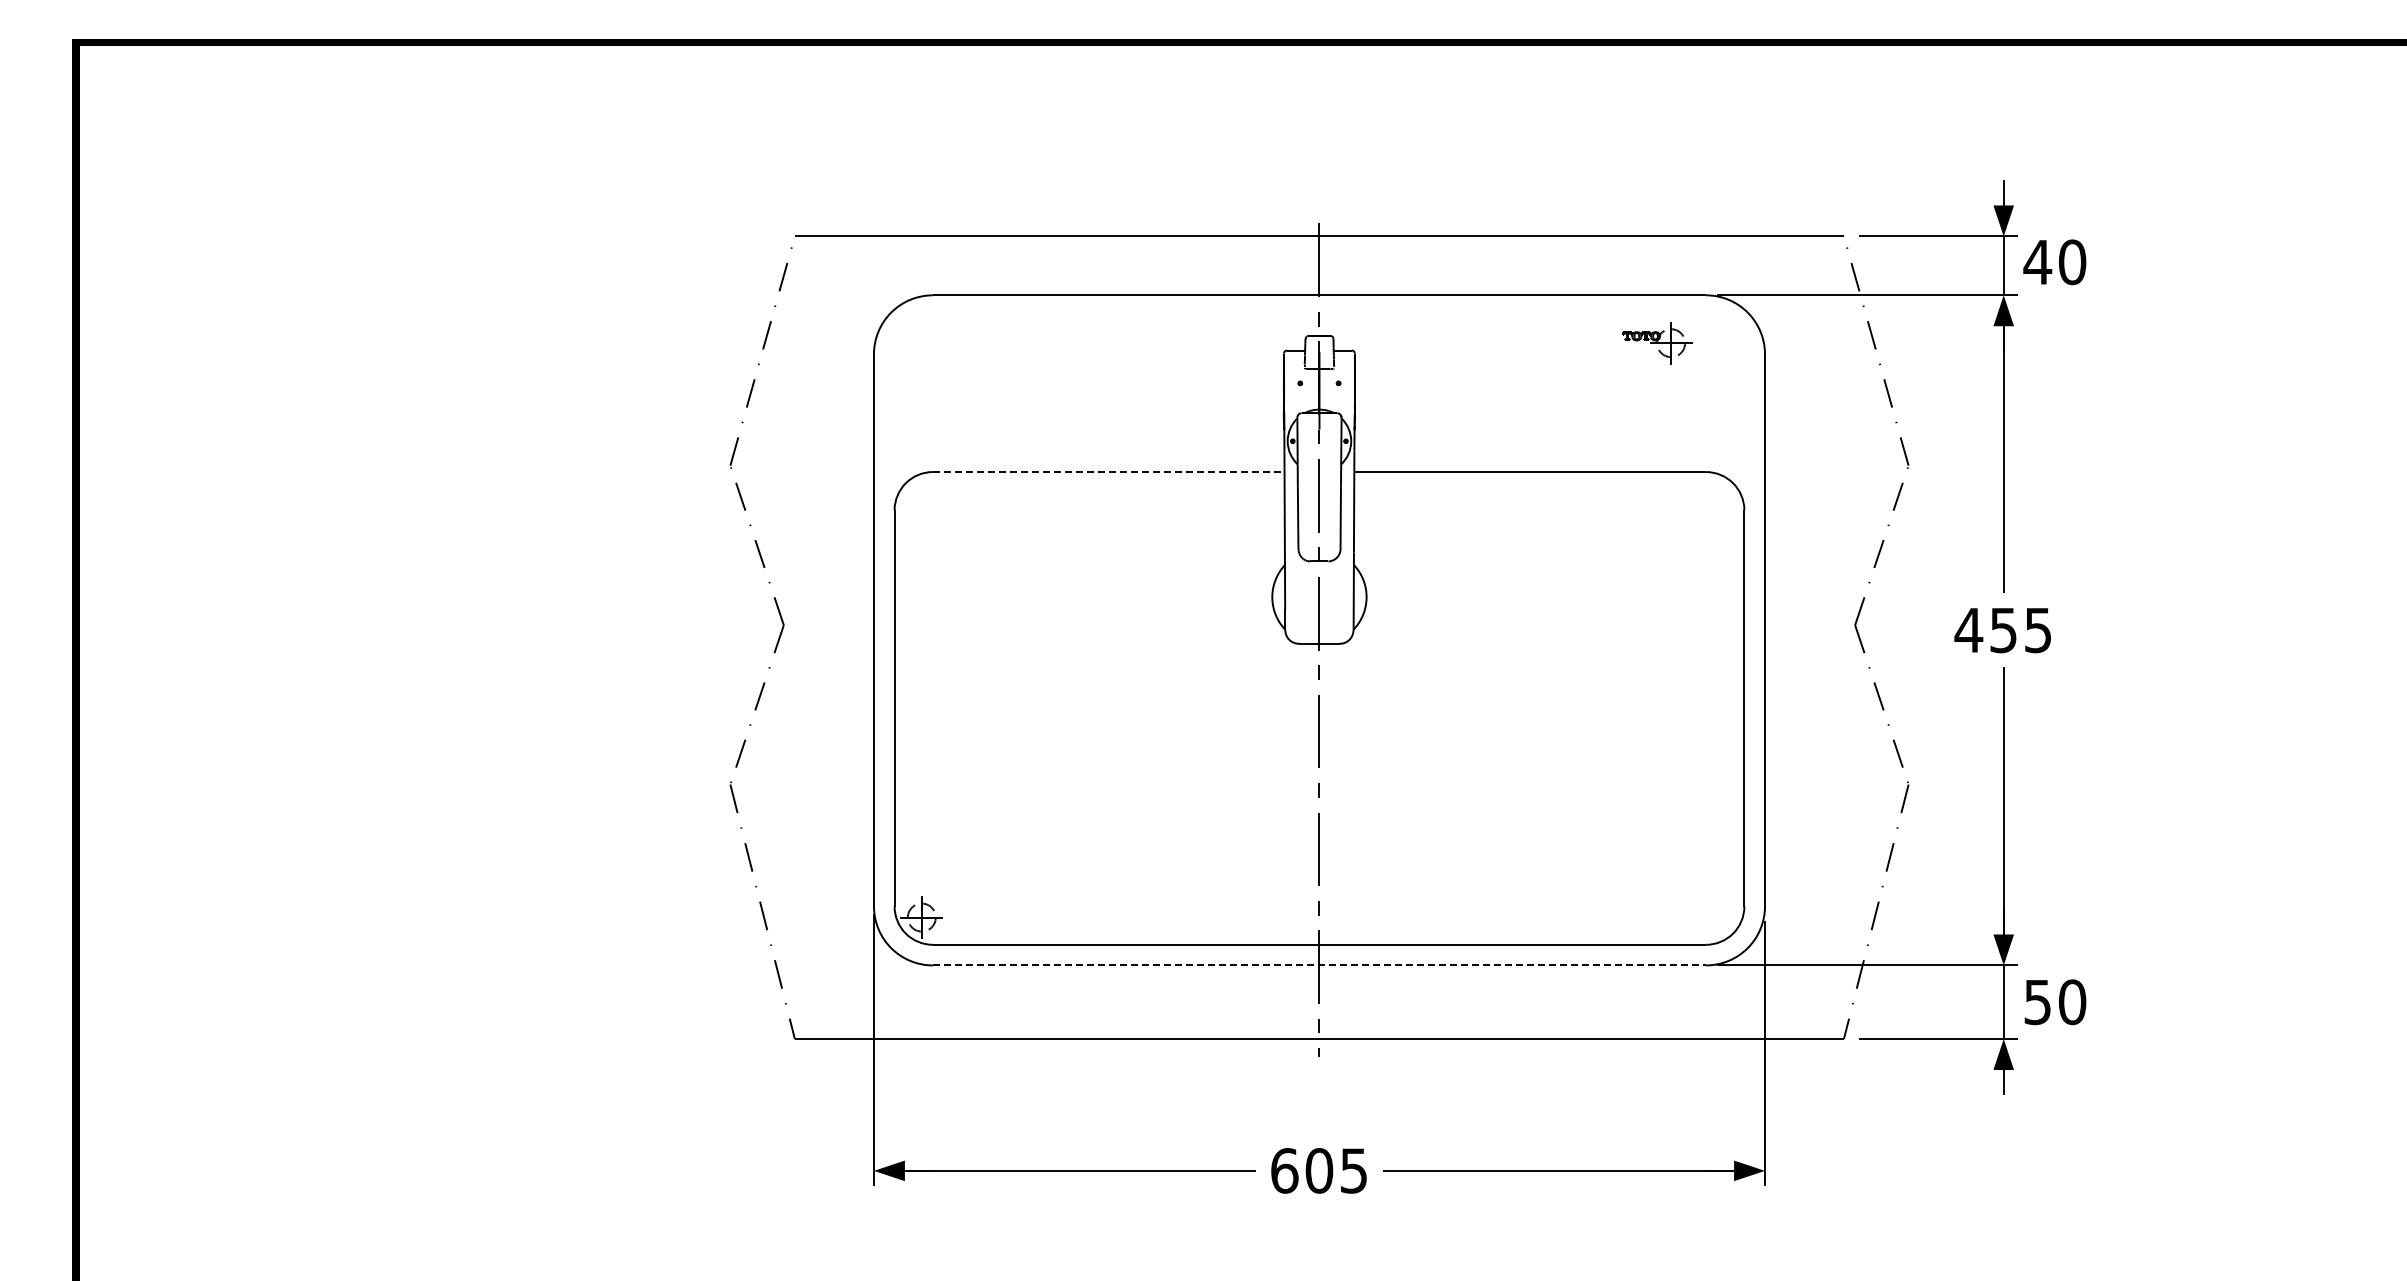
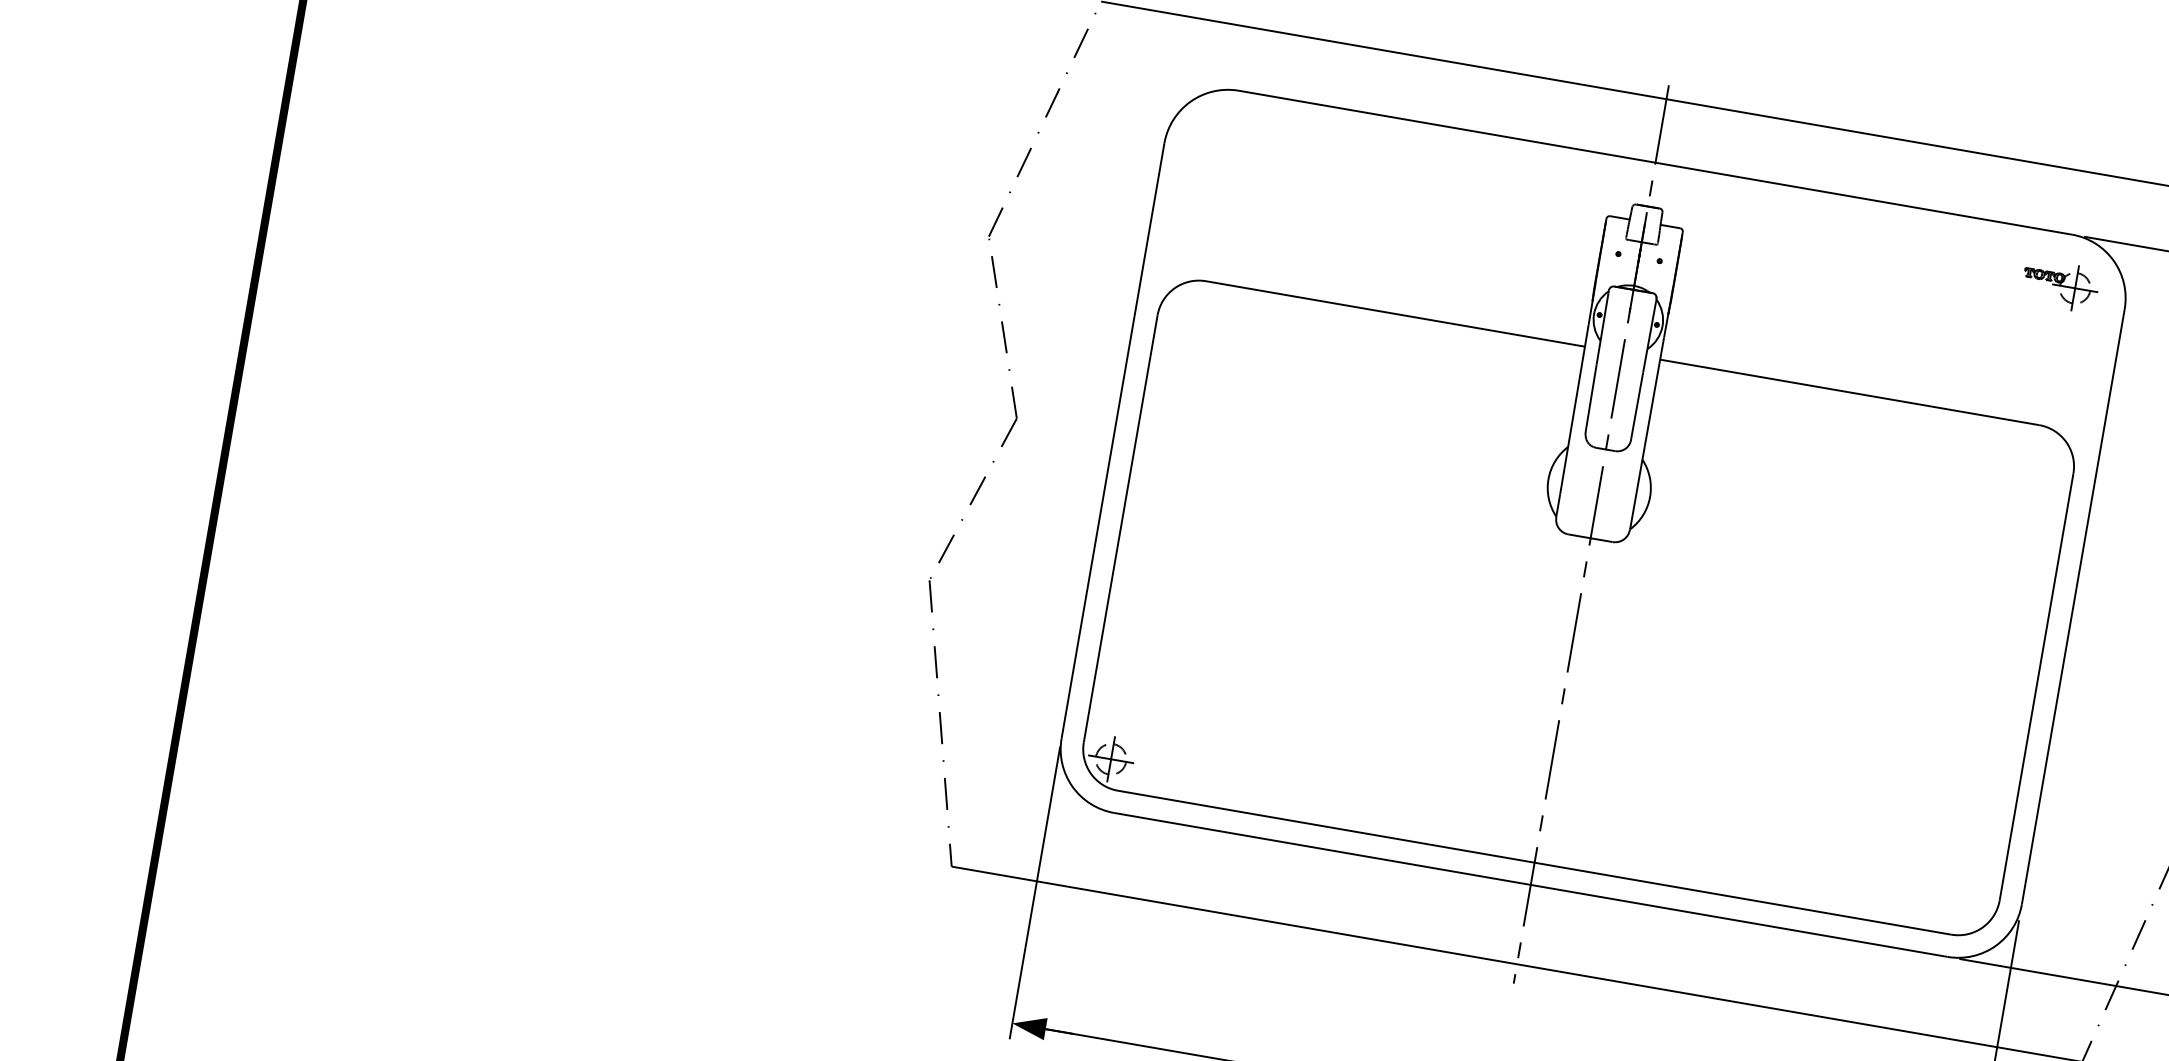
part: (1657, 343) -> (2060, 286), moved
line: (1108, 472) -> (1395, 314), dashed -> solid
line: (1319, 965) -> (1530, 884), dashed -> solid

